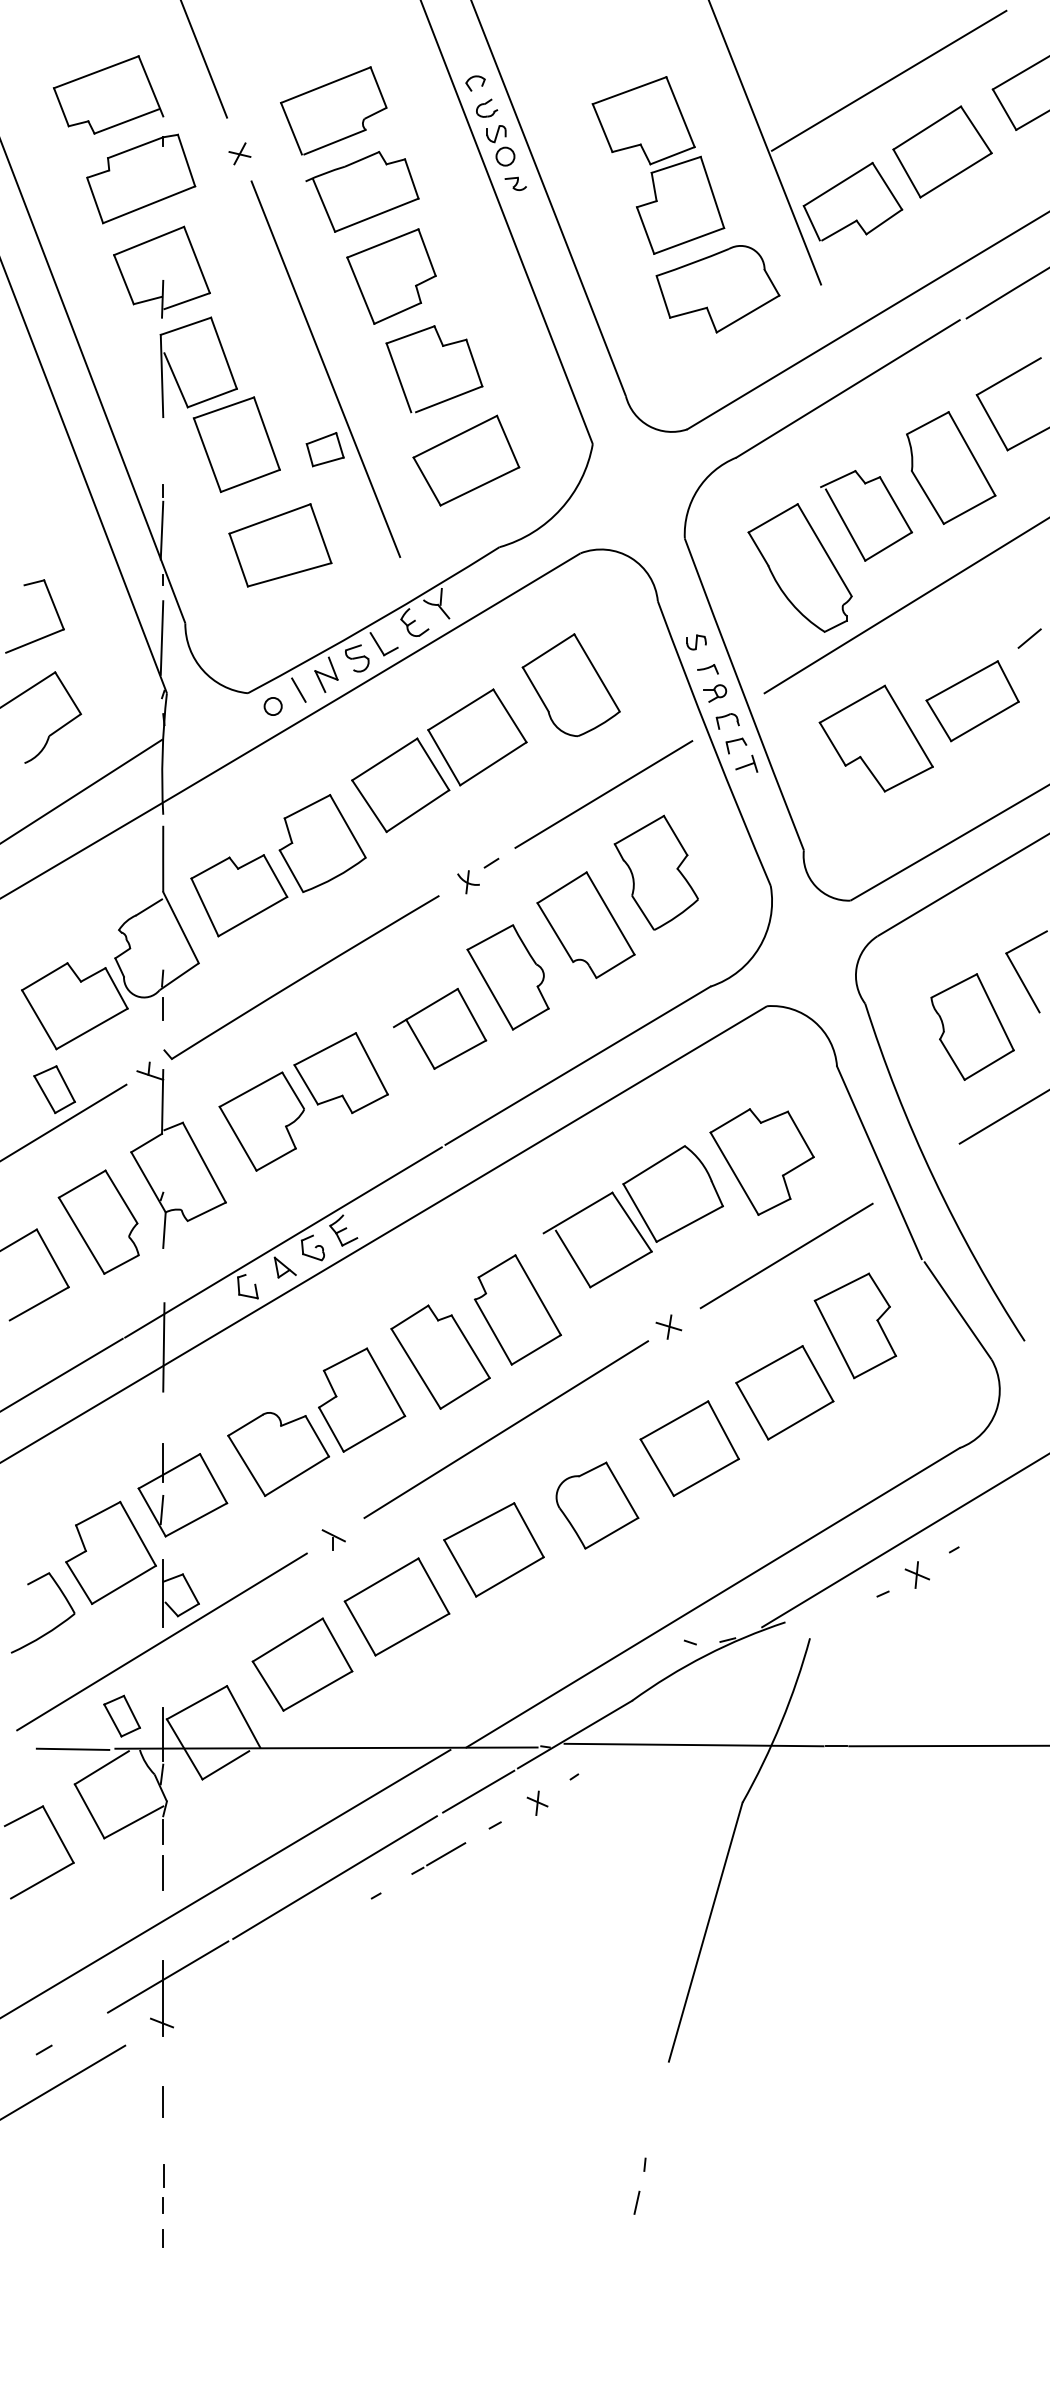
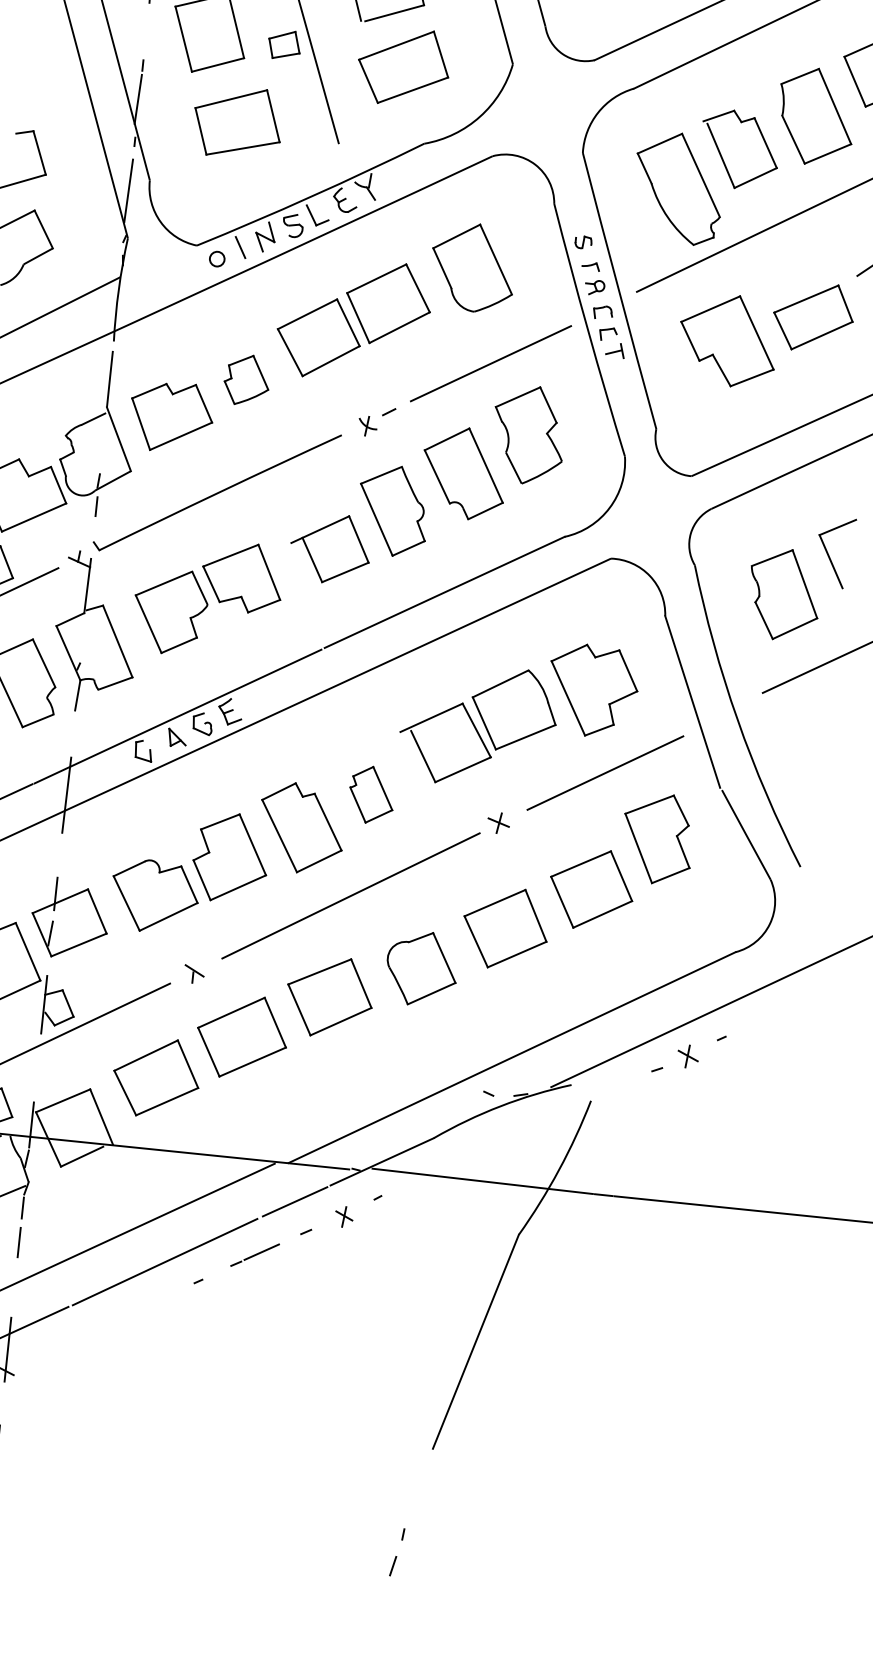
part: (322, 843) -> (246, 380), size x0.6
part: (517, 1309) -> (371, 794), size x0.6

